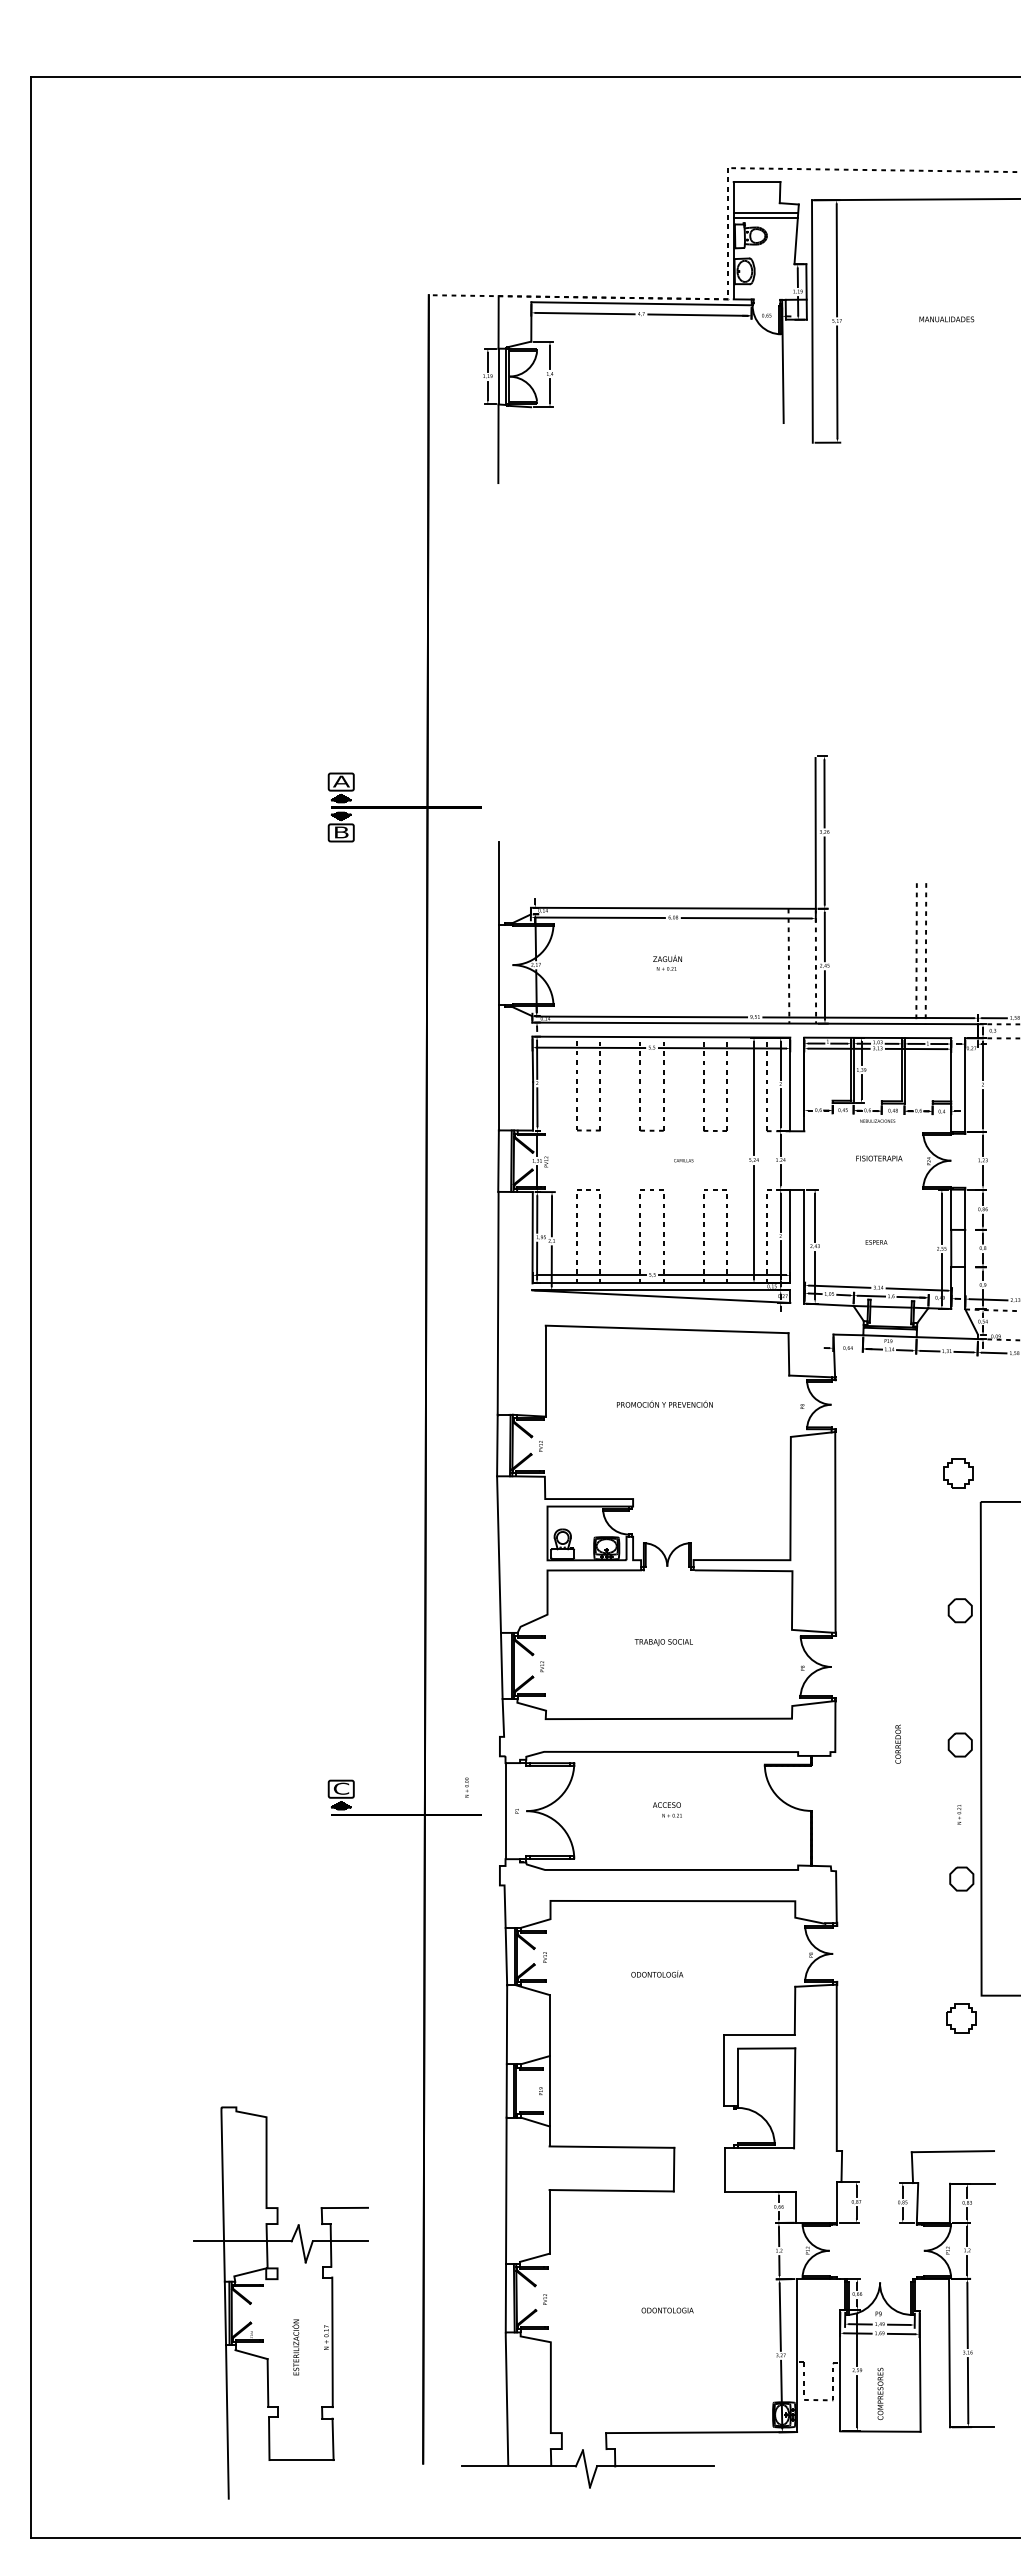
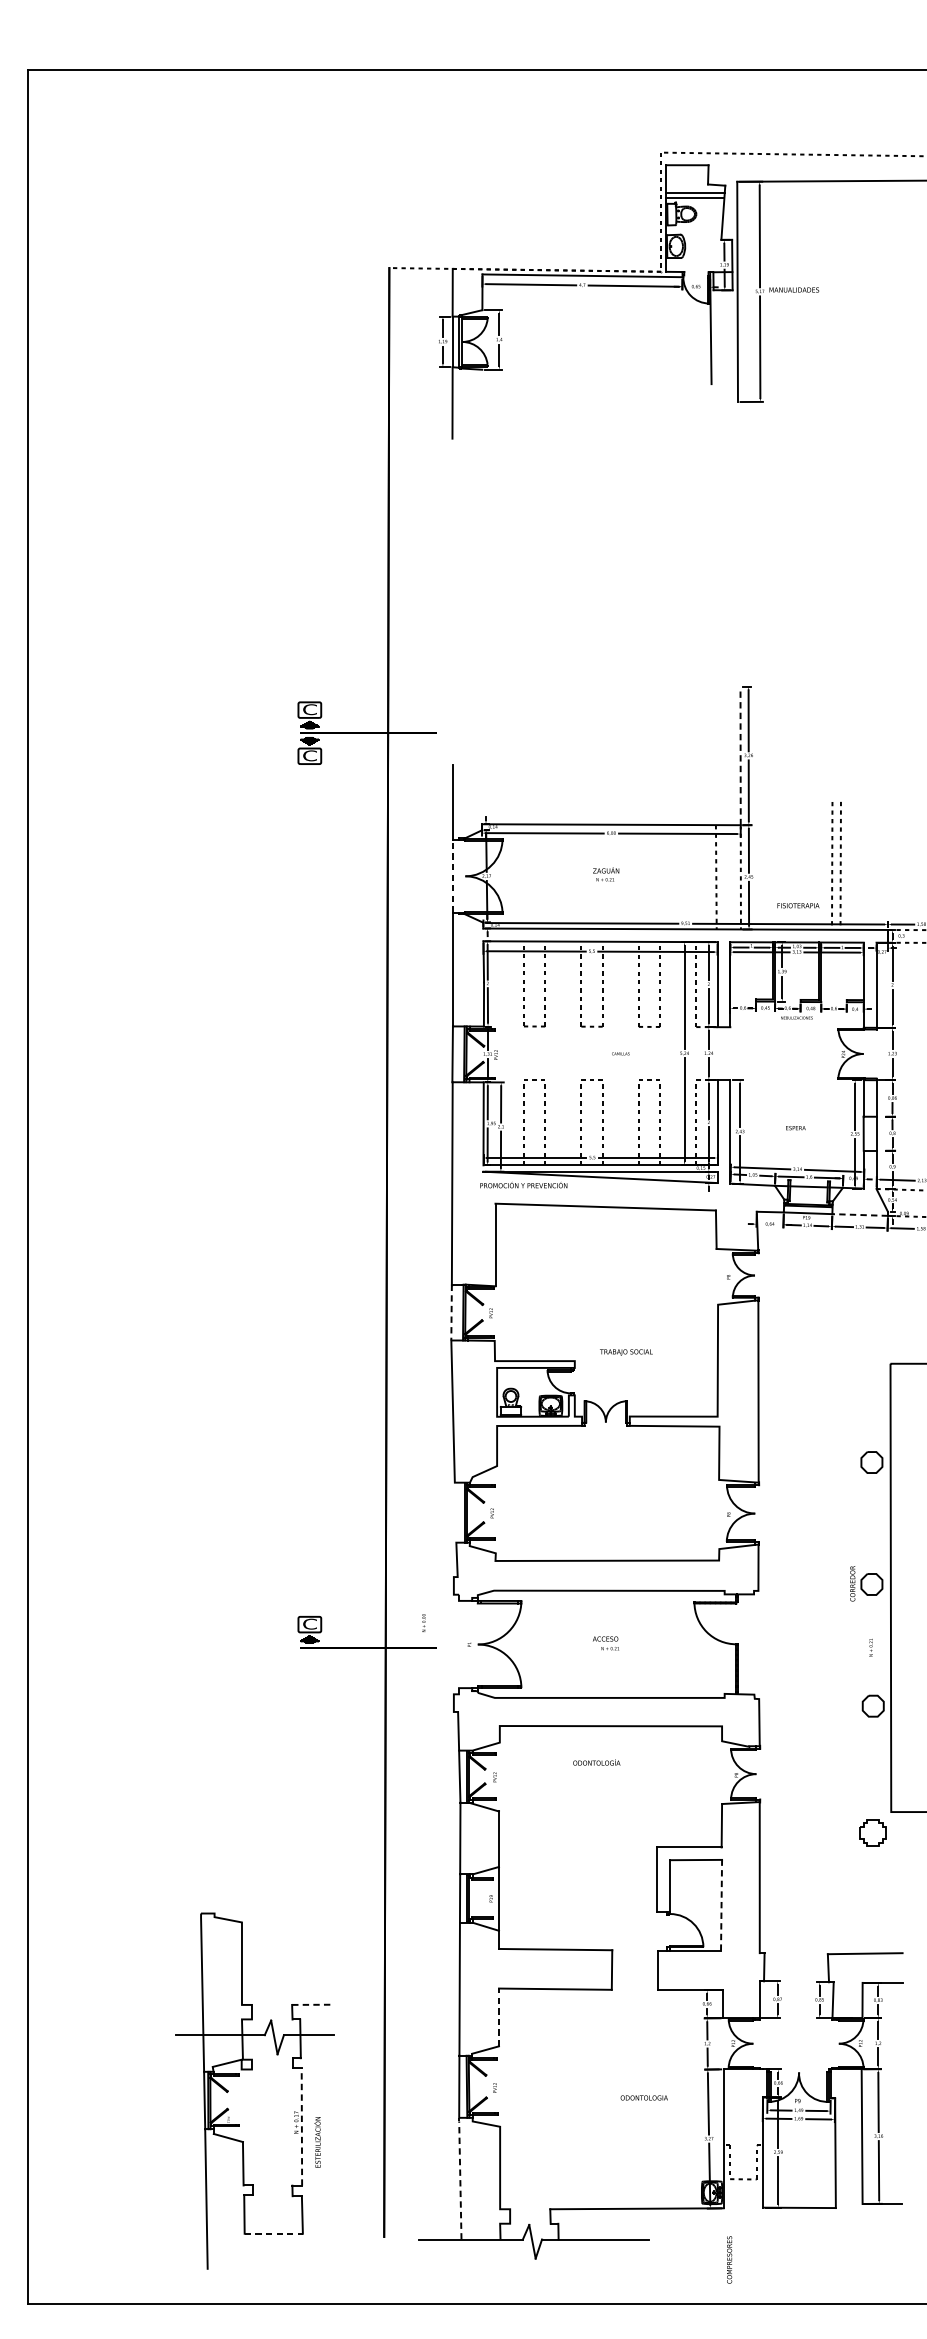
text: (946, 319) -> (794, 290), moved
text: (341, 781) -> (310, 709), A -> C
text: (341, 832) -> (310, 755), B -> C
line: (815, 832) -> (740, 755), solid -> dashed
line: (498, 964) -> (452, 875), solid -> dashed
text: (879, 1158) -> (798, 905), moved
line: (947, 1338) -> (860, 1215), solid -> dashed
text: (664, 1403) -> (523, 1184), moved
line: (497, 1445) -> (451, 1312), solid -> dashed
part: (958, 1473) -> (870, 1337), removed
text: (663, 1642) -> (626, 1352), moved
line: (501, 1665) -> (455, 1512), removed
text: (897, 1743) -> (852, 1583), moved
line: (505, 1811) -> (458, 1644), removed
text: (657, 1973) -> (596, 1761), moved
line: (794, 2097) -> (721, 1904), solid -> dashed
line: (345, 2207) -> (313, 2004), solid -> dashed
line: (549, 2221) -> (498, 2017), solid -> dashed
text: (667, 2310) -> (644, 2097), moved
line: (332, 2342) -> (301, 2126), solid -> dashed
text: (295, 2347) -> (317, 2142), moved
text: (880, 2393) -> (729, 2259), moved
line: (506, 2398) -> (459, 2177), solid -> dashed
line: (302, 2460) -> (274, 2234), solid -> dashed

